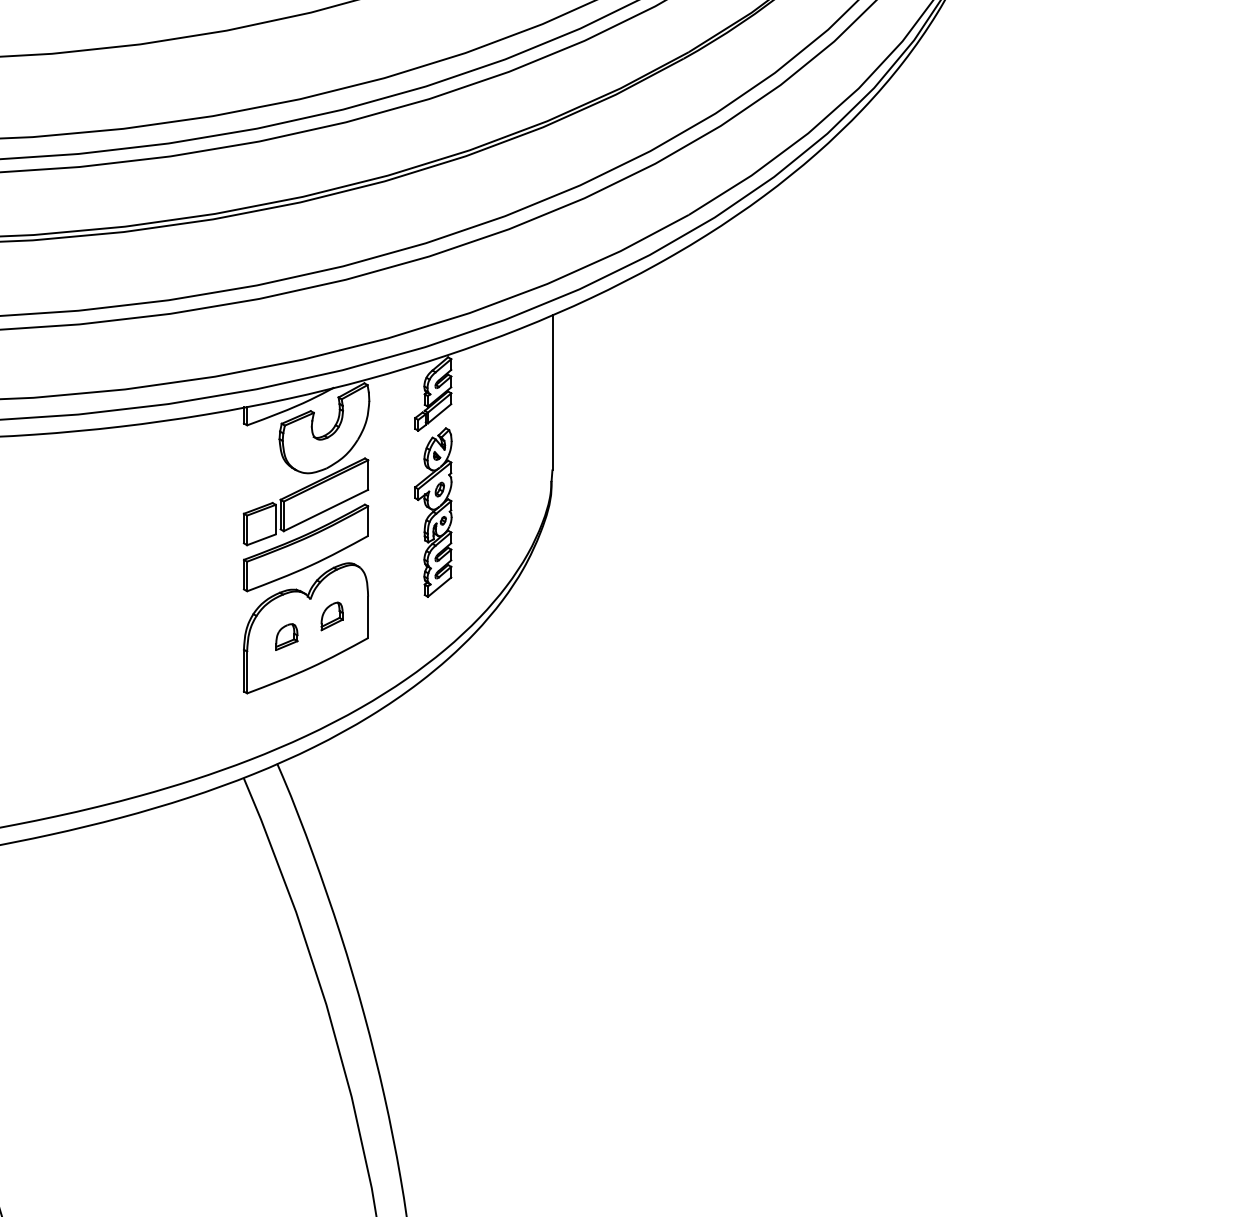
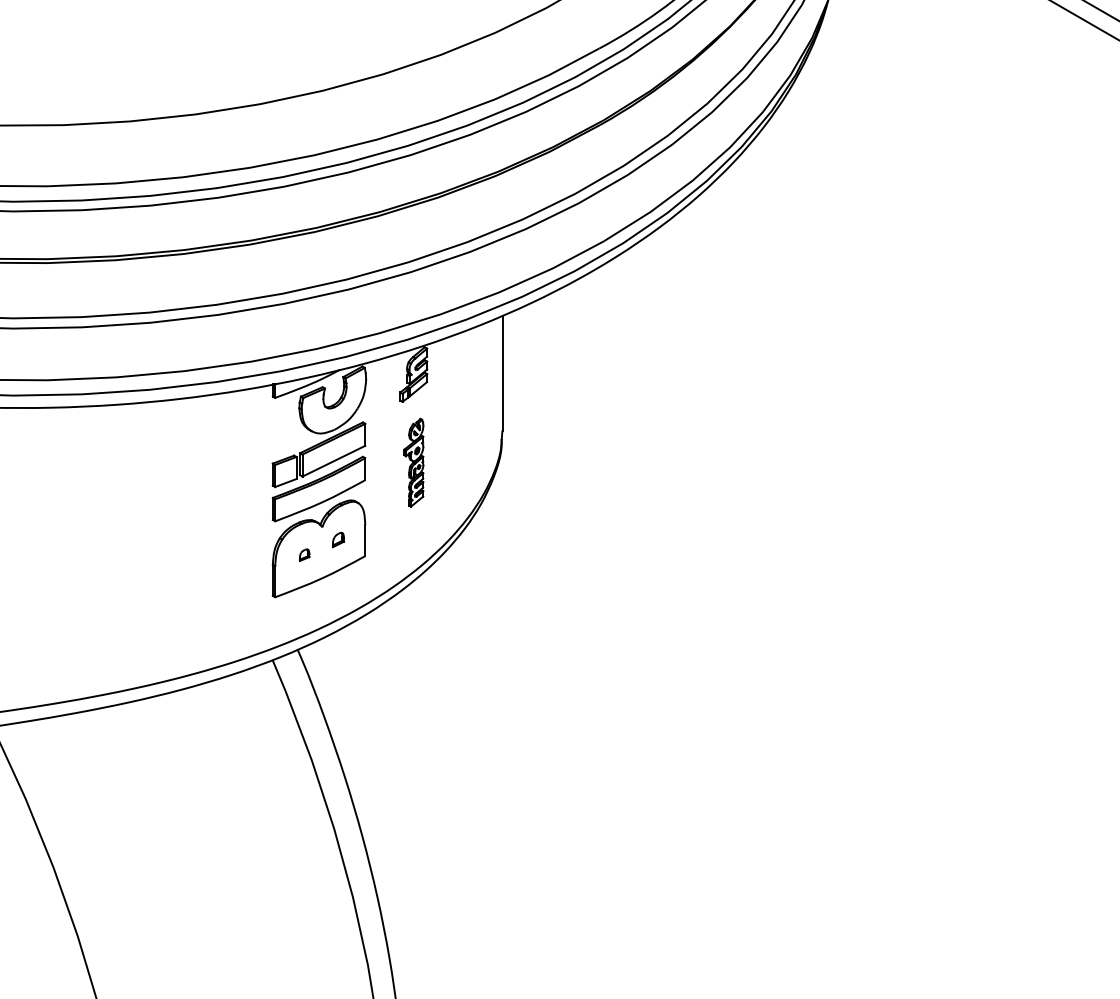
part: (432, 512) -> (413, 462), size x0.7
part: (332, 615) -> (338, 539), size x0.7
part: (286, 635) -> (304, 554), size x0.6

